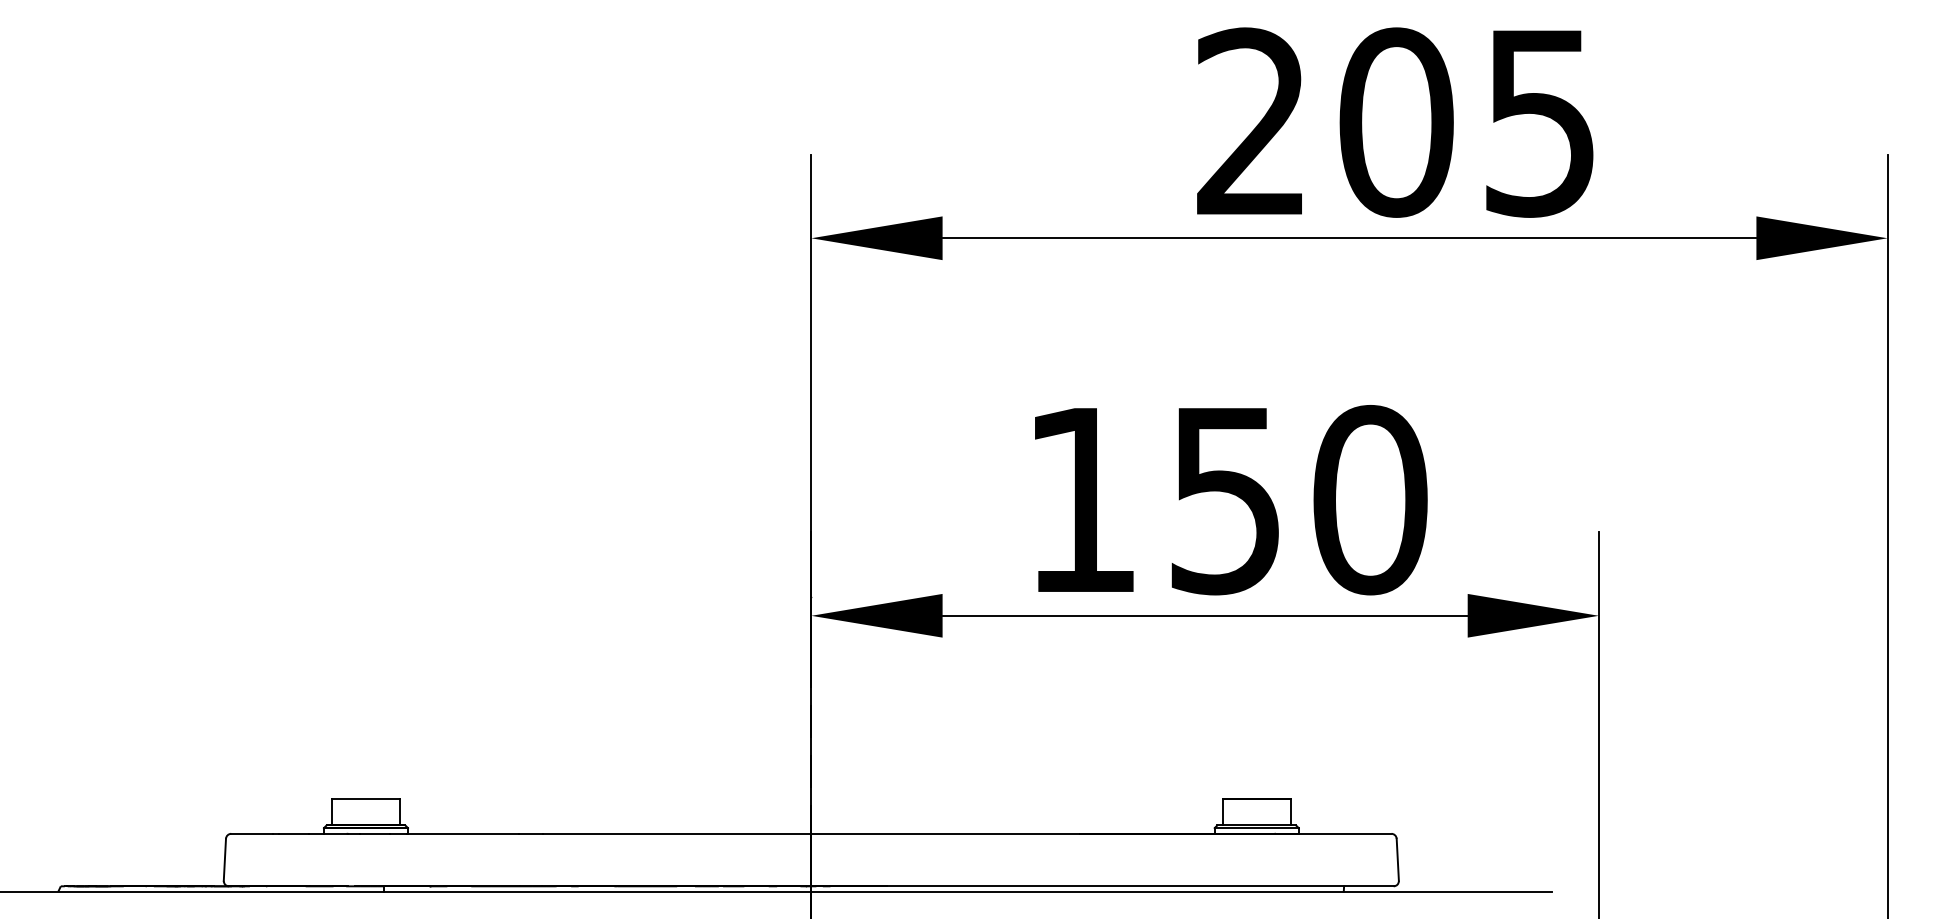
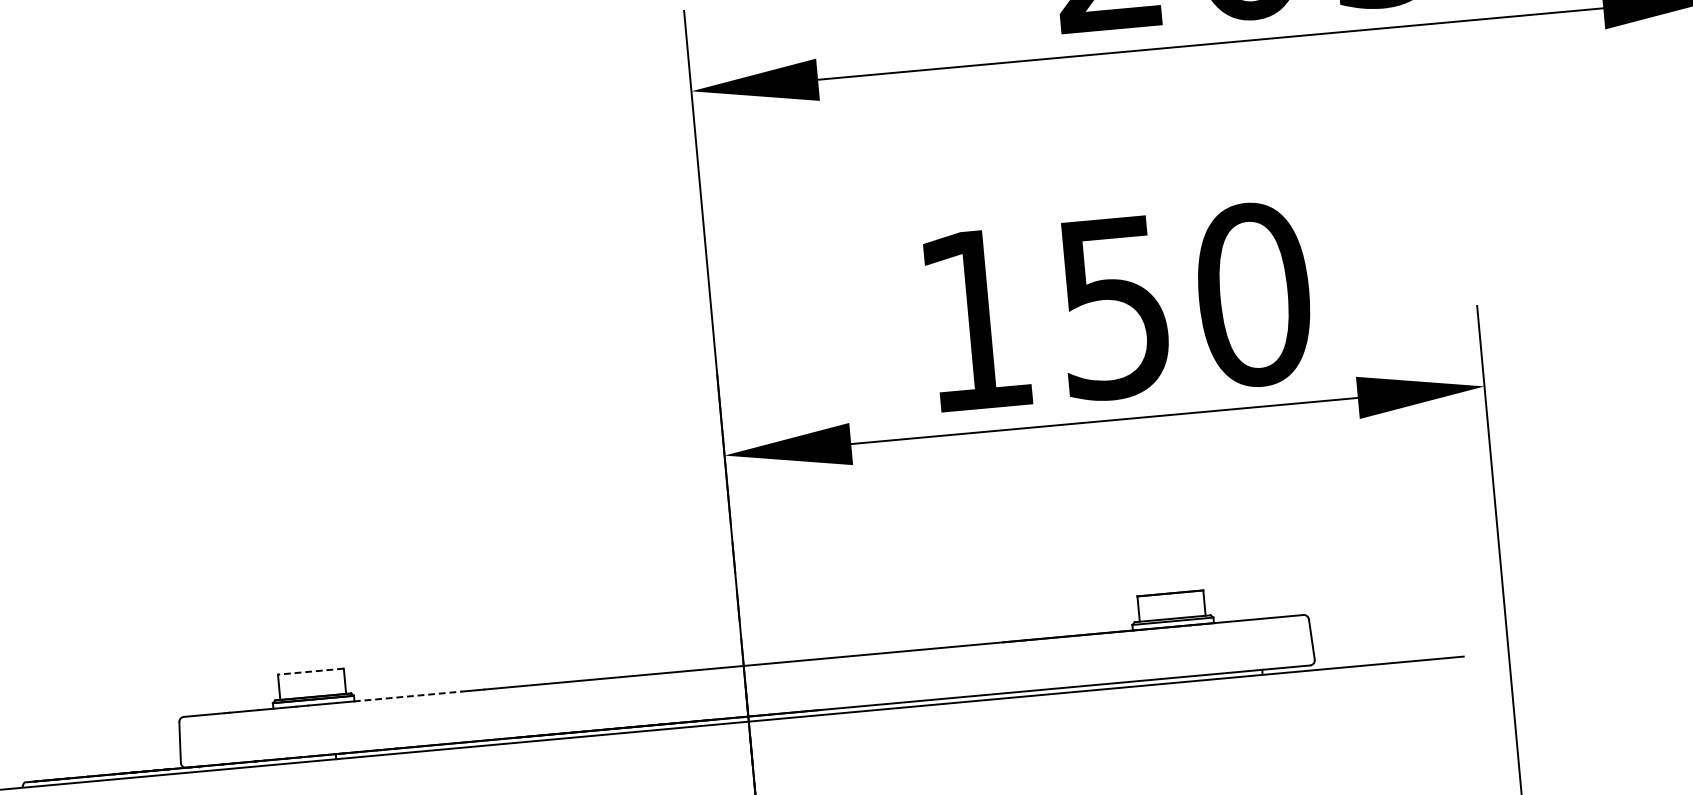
line: (365, 799) -> (310, 671), solid -> dashed
line: (463, 833) -> (408, 696), solid -> dashed

